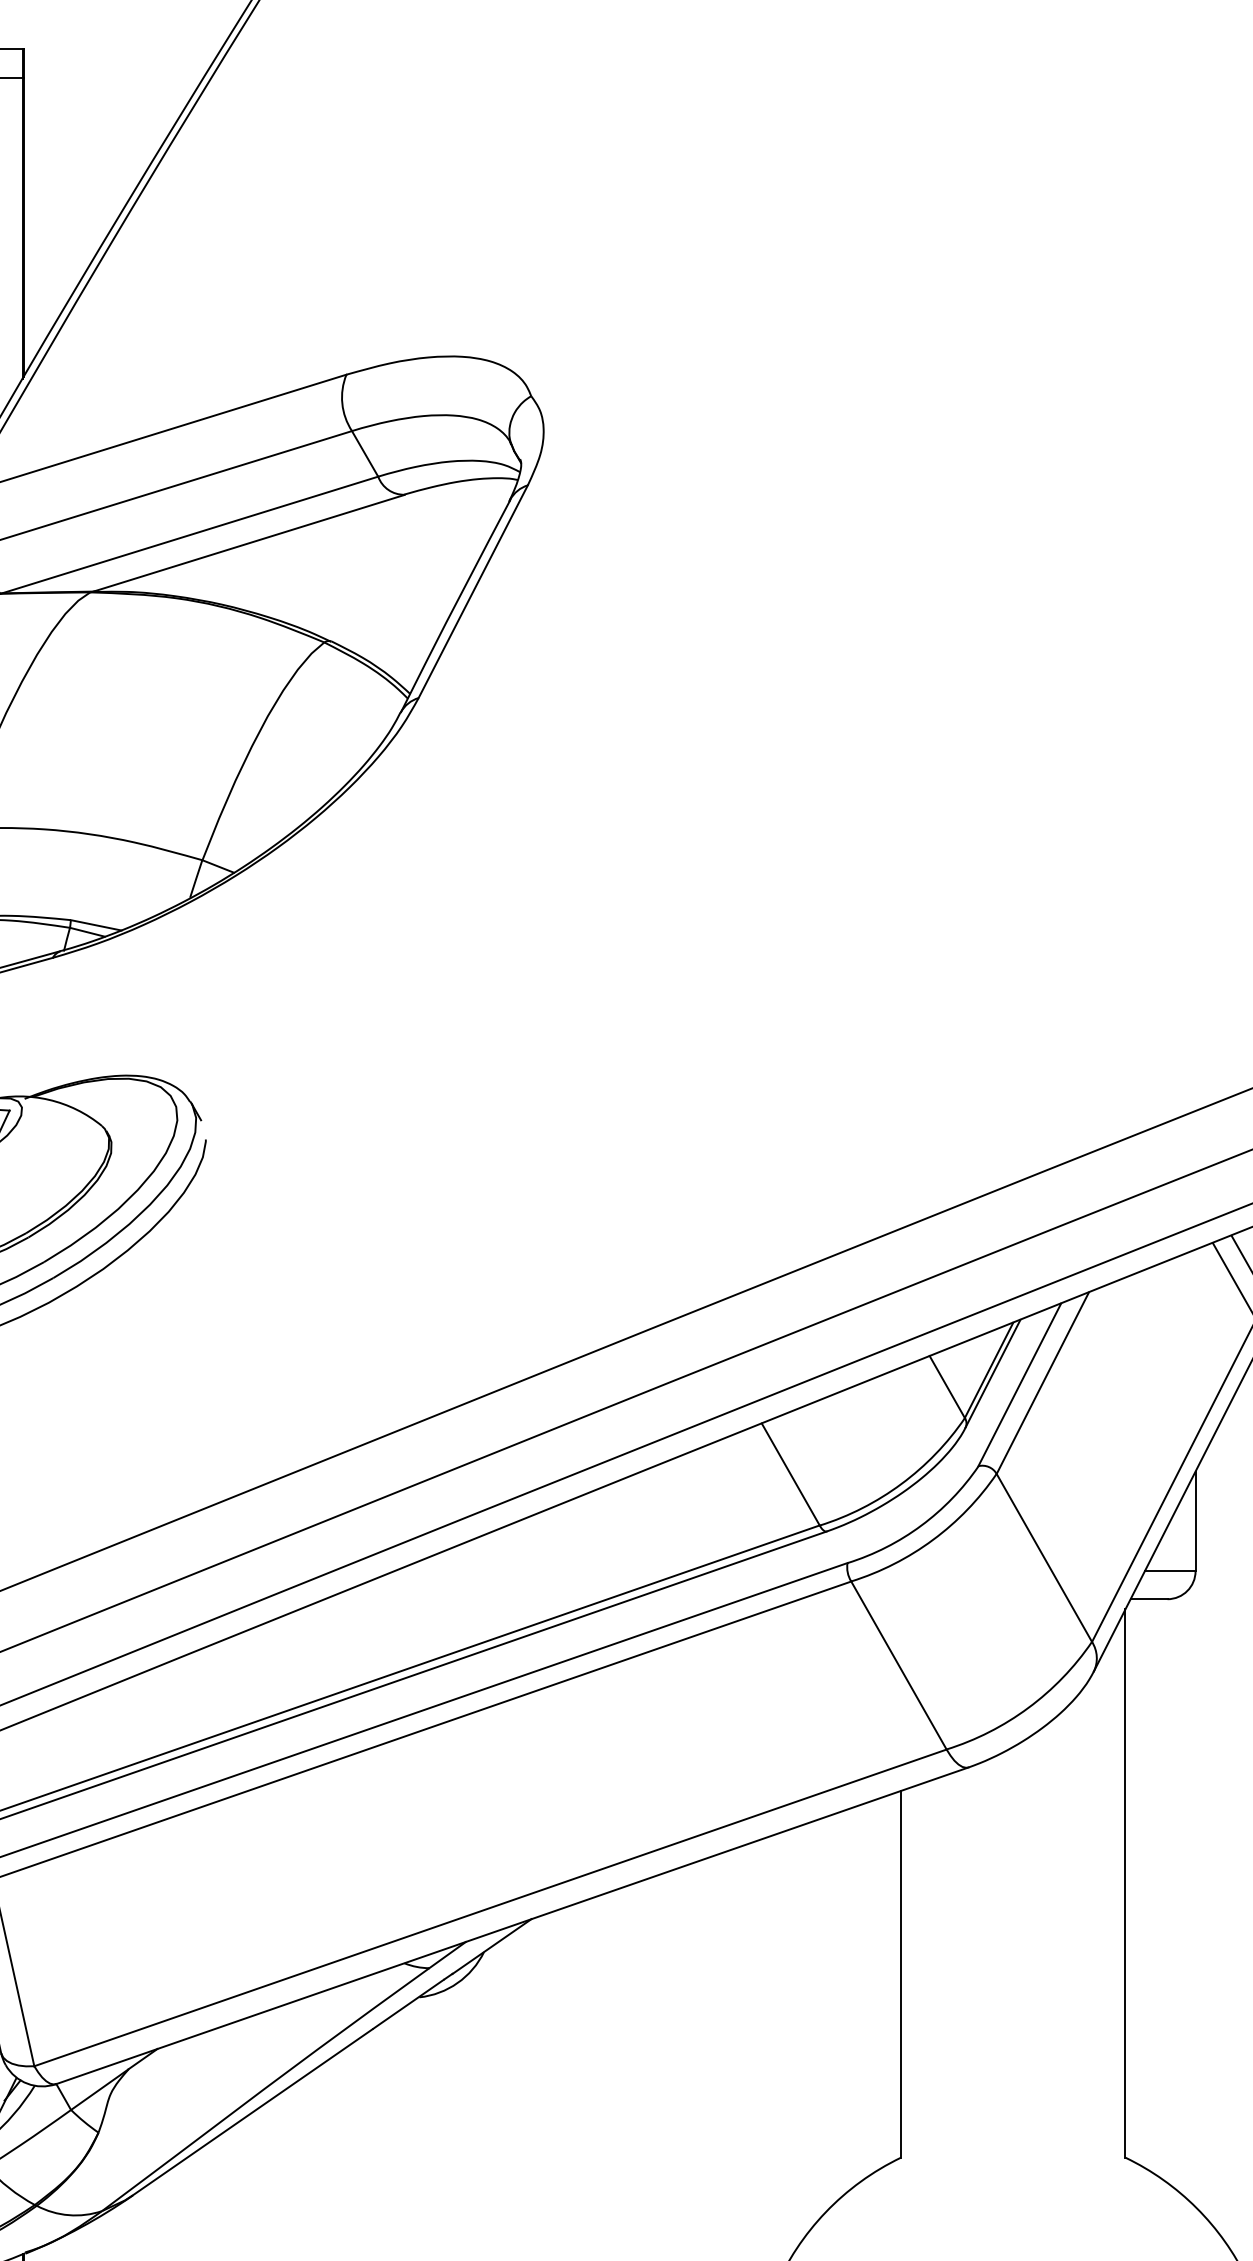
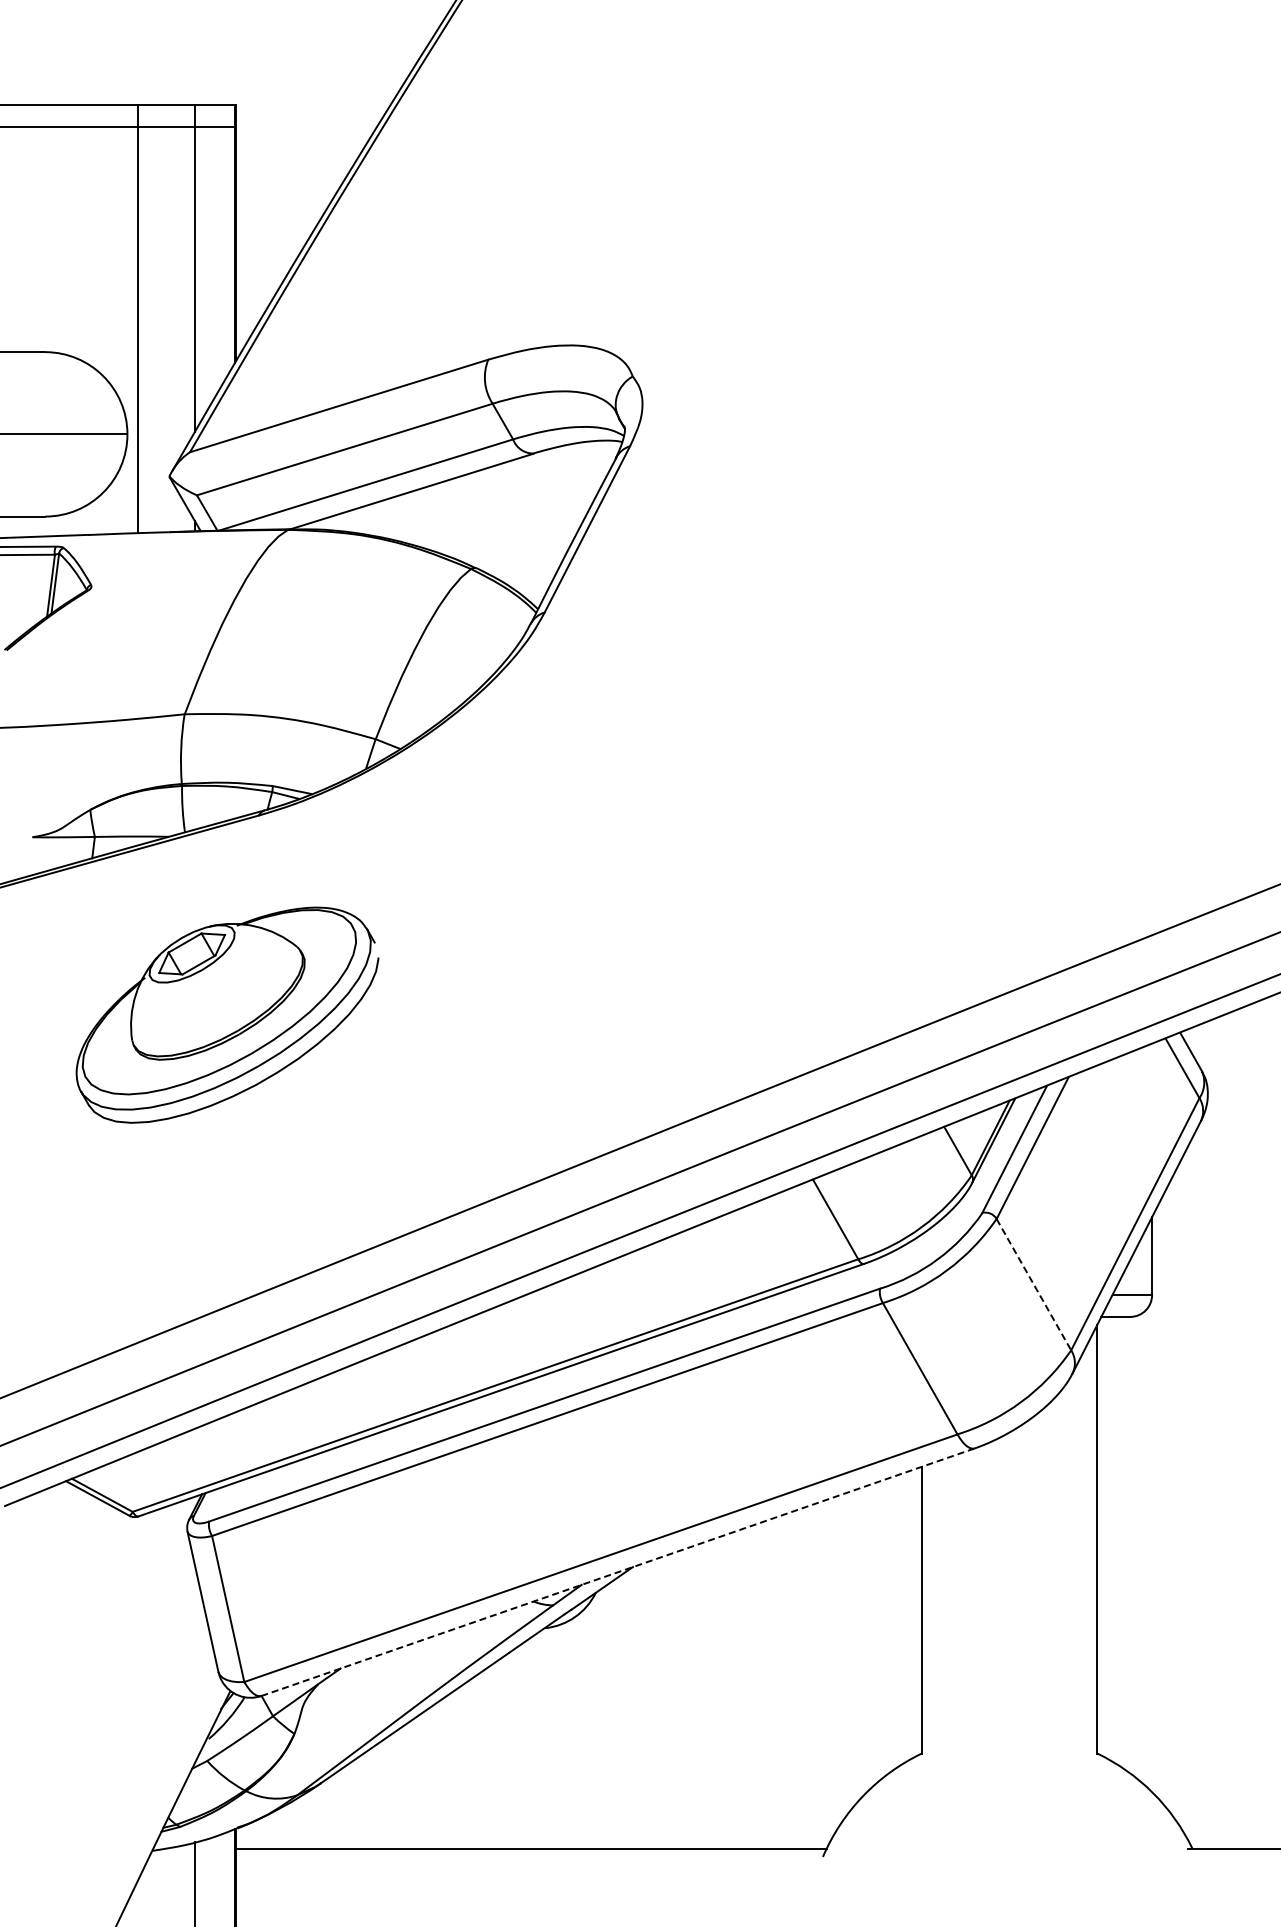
line: (1043, 1557) -> (1033, 1284), solid -> dashed
line: (511, 1926) -> (617, 1572), solid -> dashed

